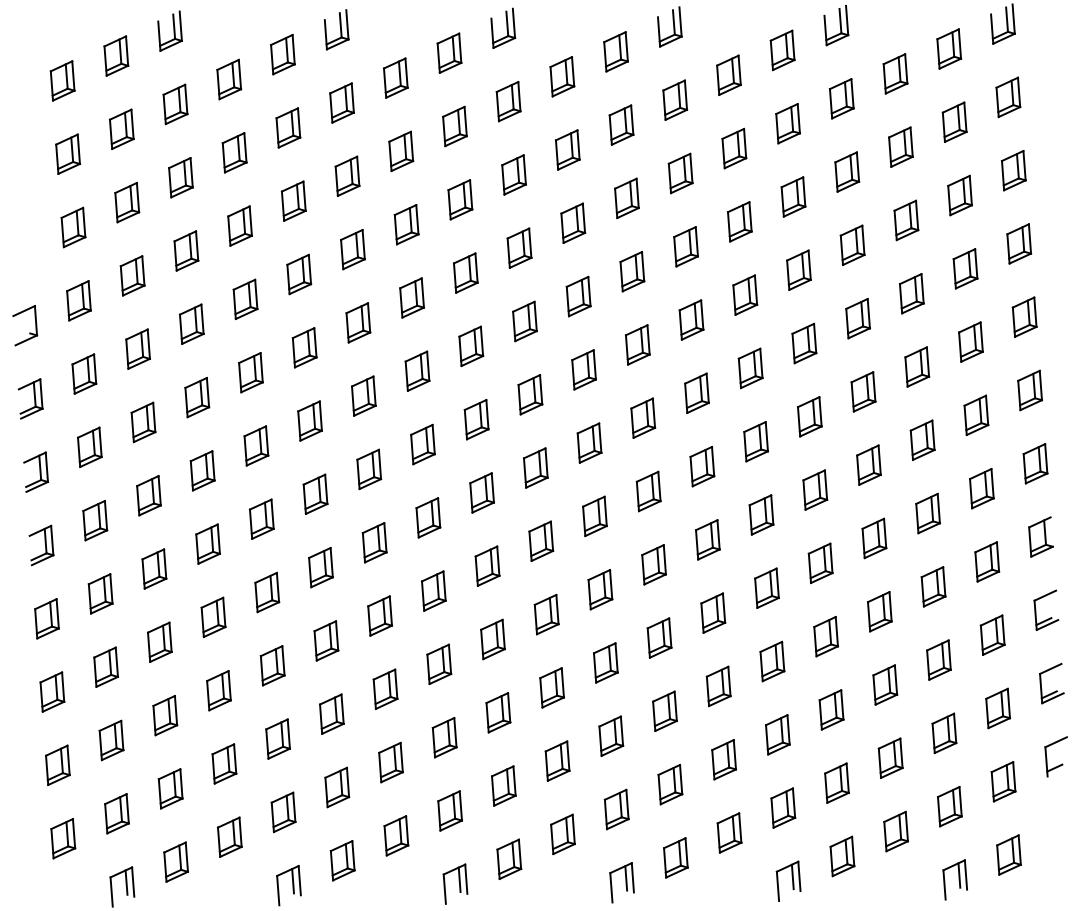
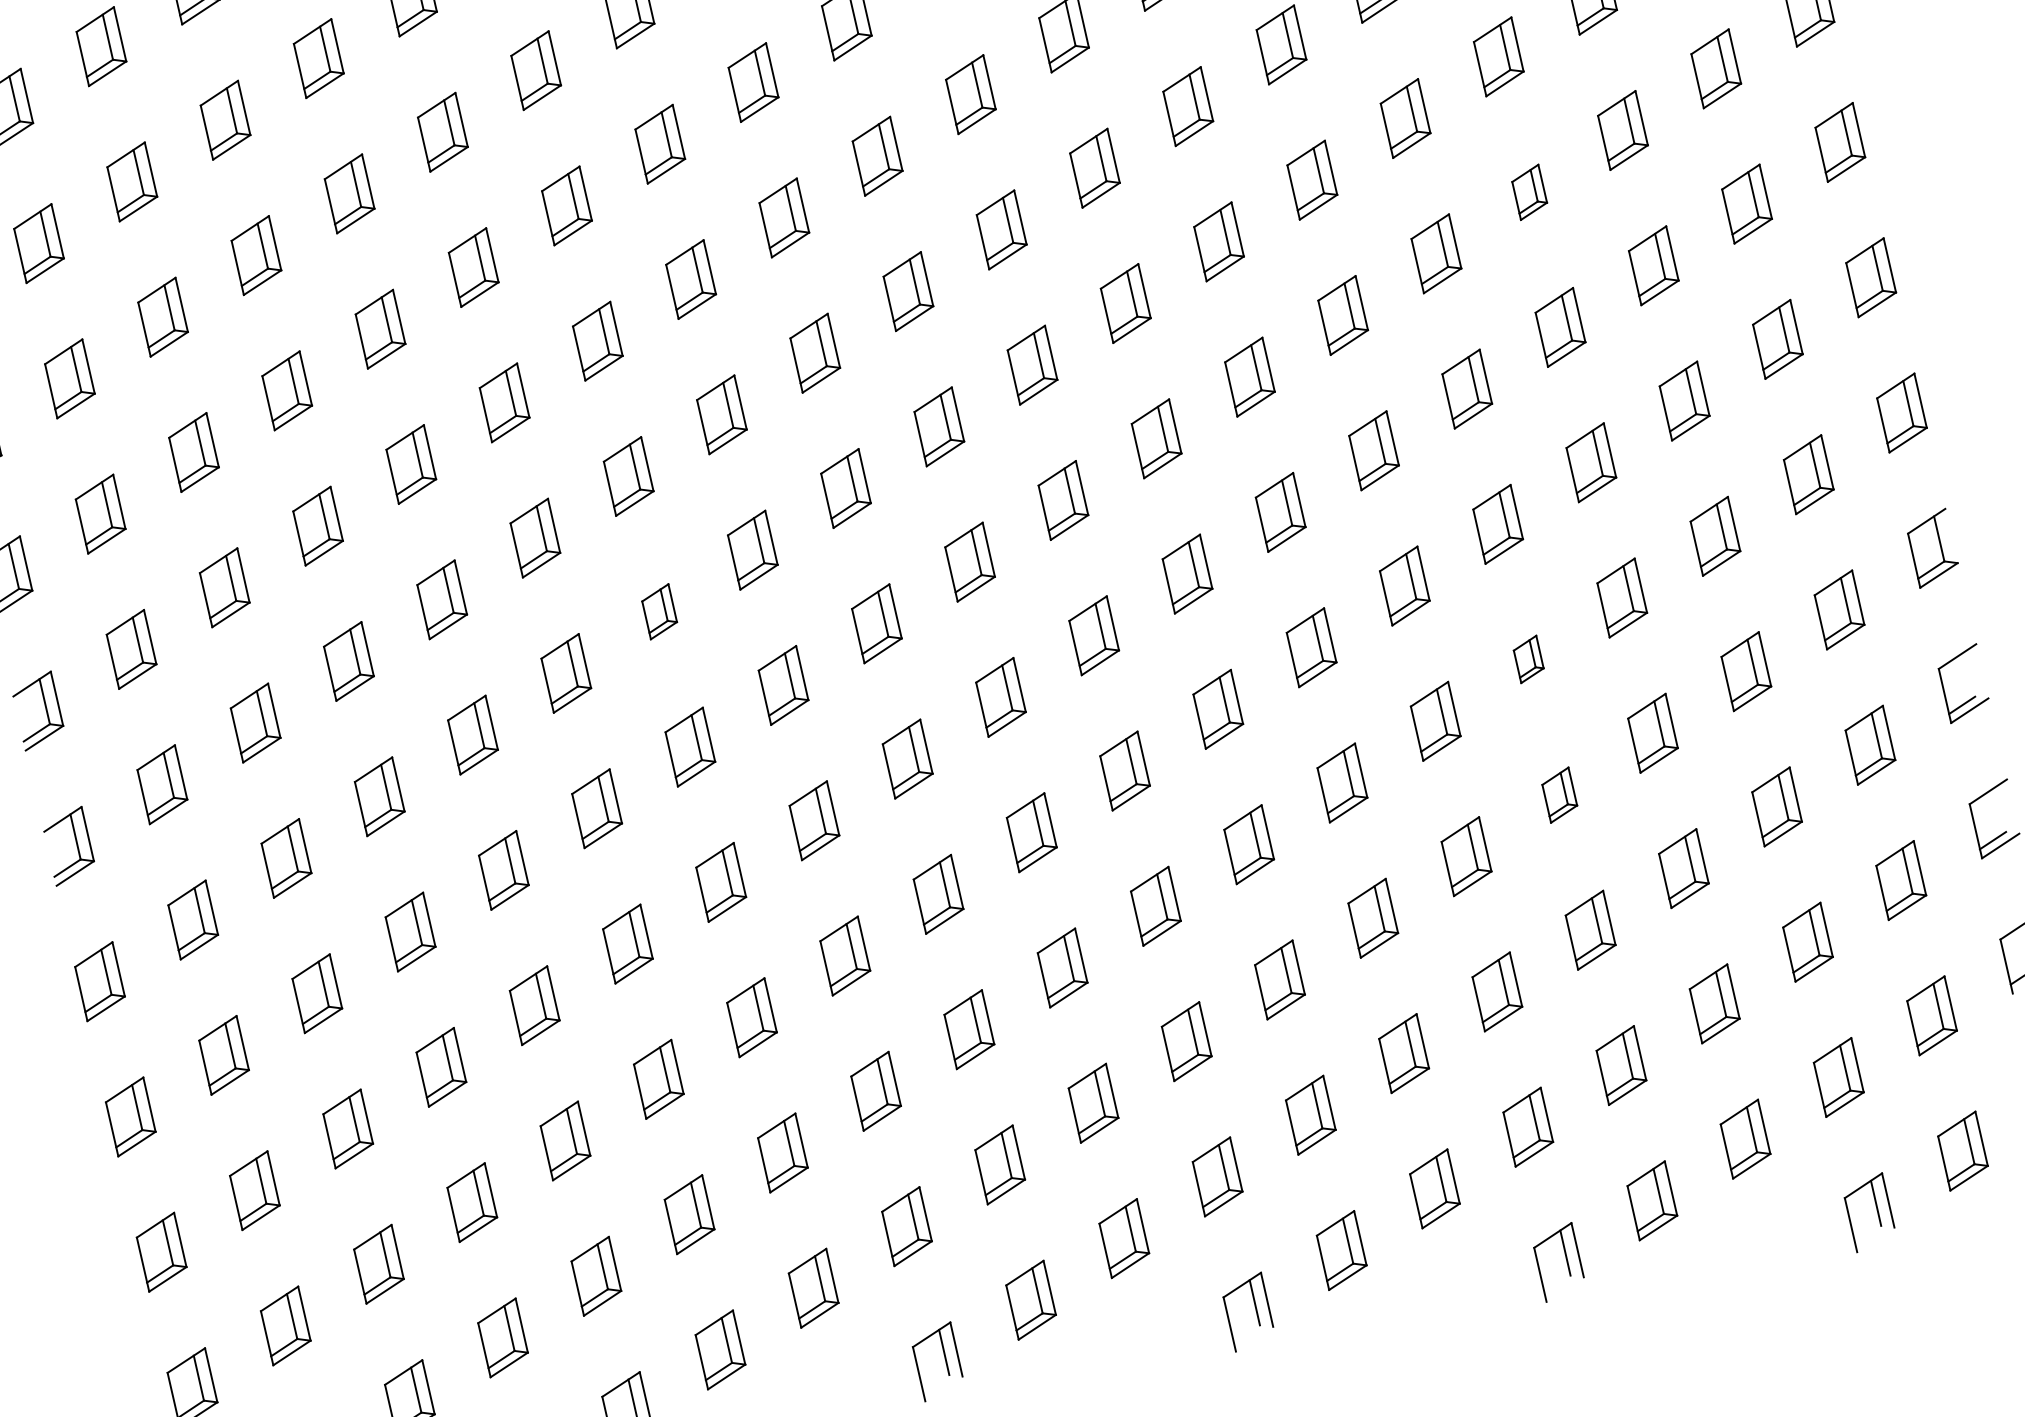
part: (857, 318) -> (1528, 192), size x0.7
part: (369, 469) -> (660, 611), size x0.7
part: (820, 562) -> (1528, 658), size x0.6
part: (825, 636) -> (1558, 794), size x0.7

